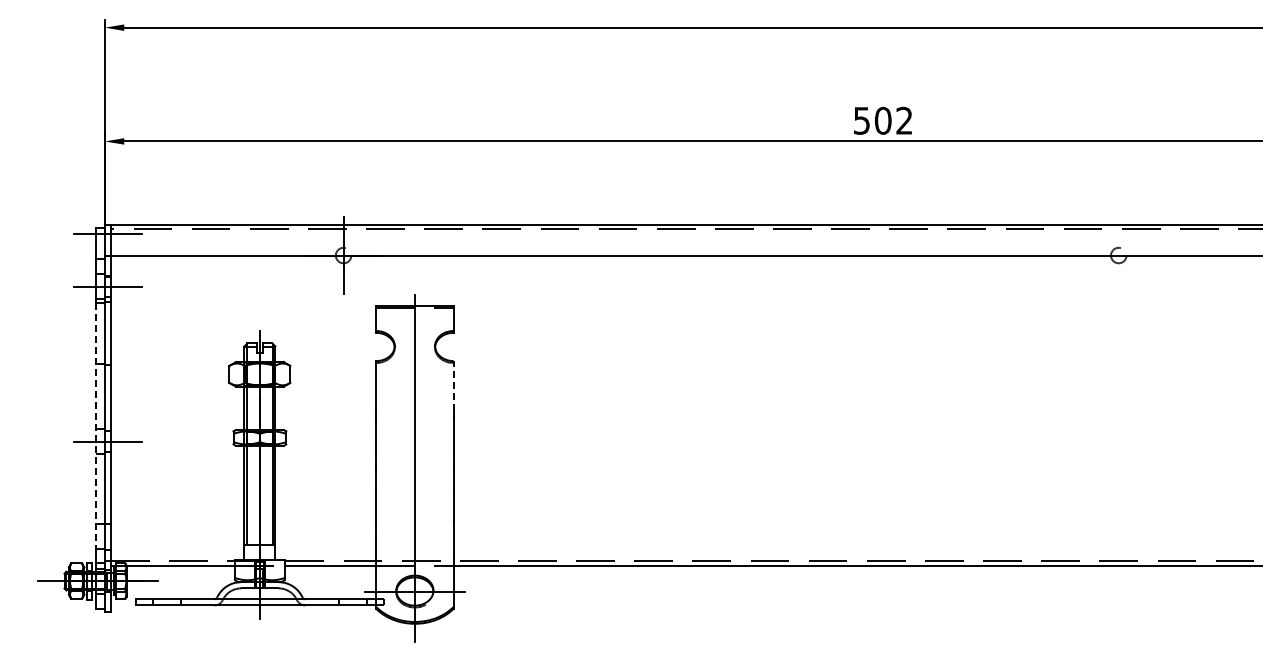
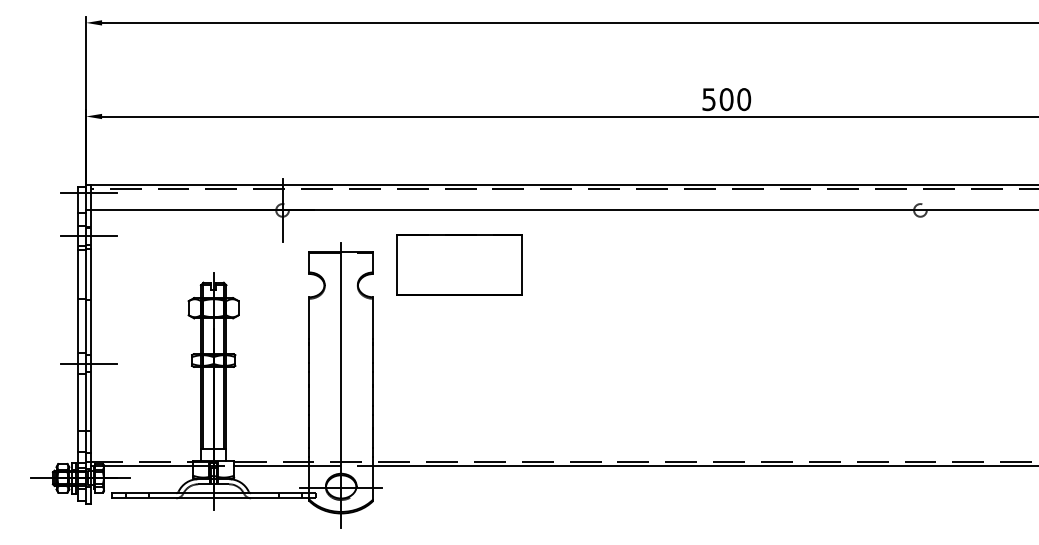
text: (904, 120) -> (744, 99), 502 -> 500
part: (558, 321) -> (459, 264), added
line: (453, 385) -> (373, 317), dashed -> solid
line: (95, 426) -> (78, 351), dashed -> solid

